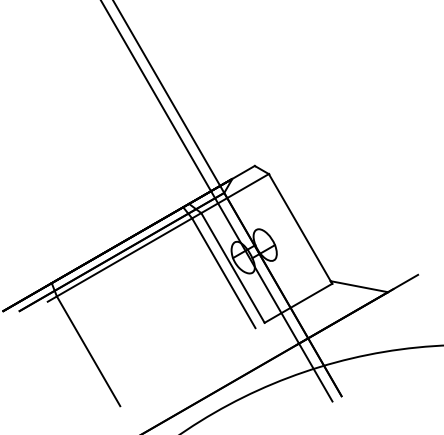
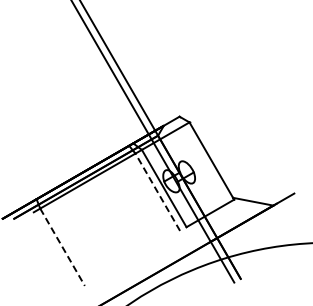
line: (223, 273) -> (157, 192), solid -> dashed
line: (88, 351) -> (62, 247), solid -> dashed

